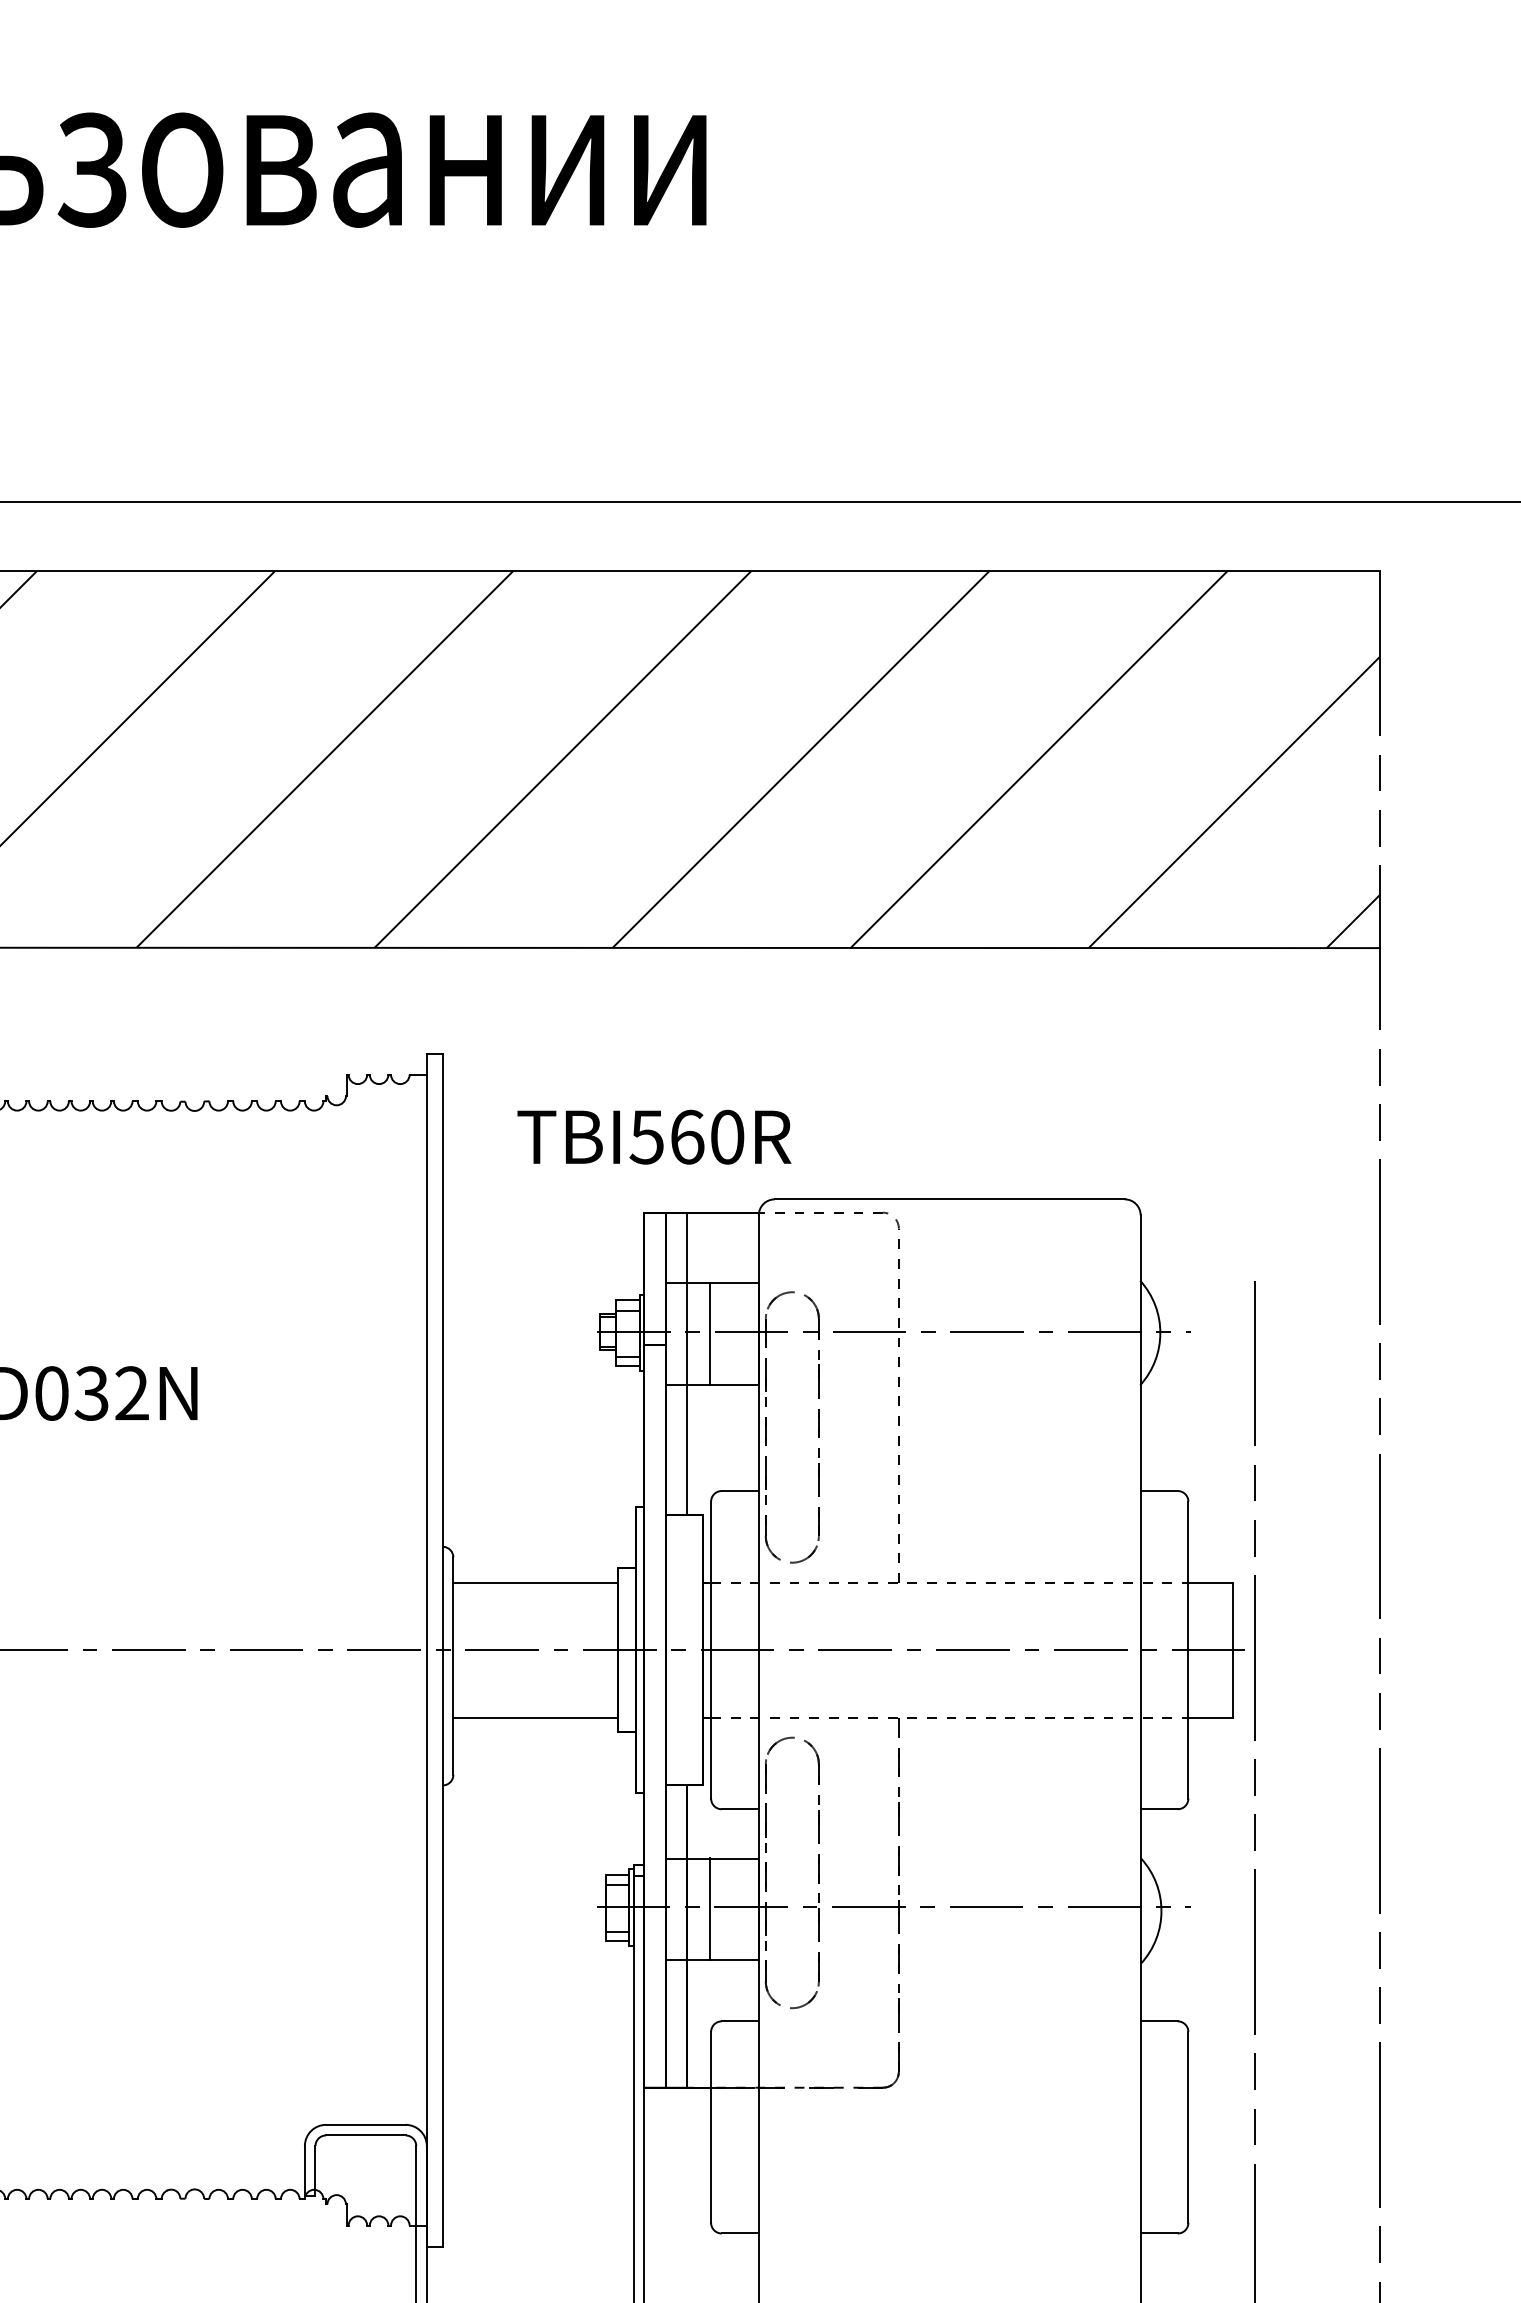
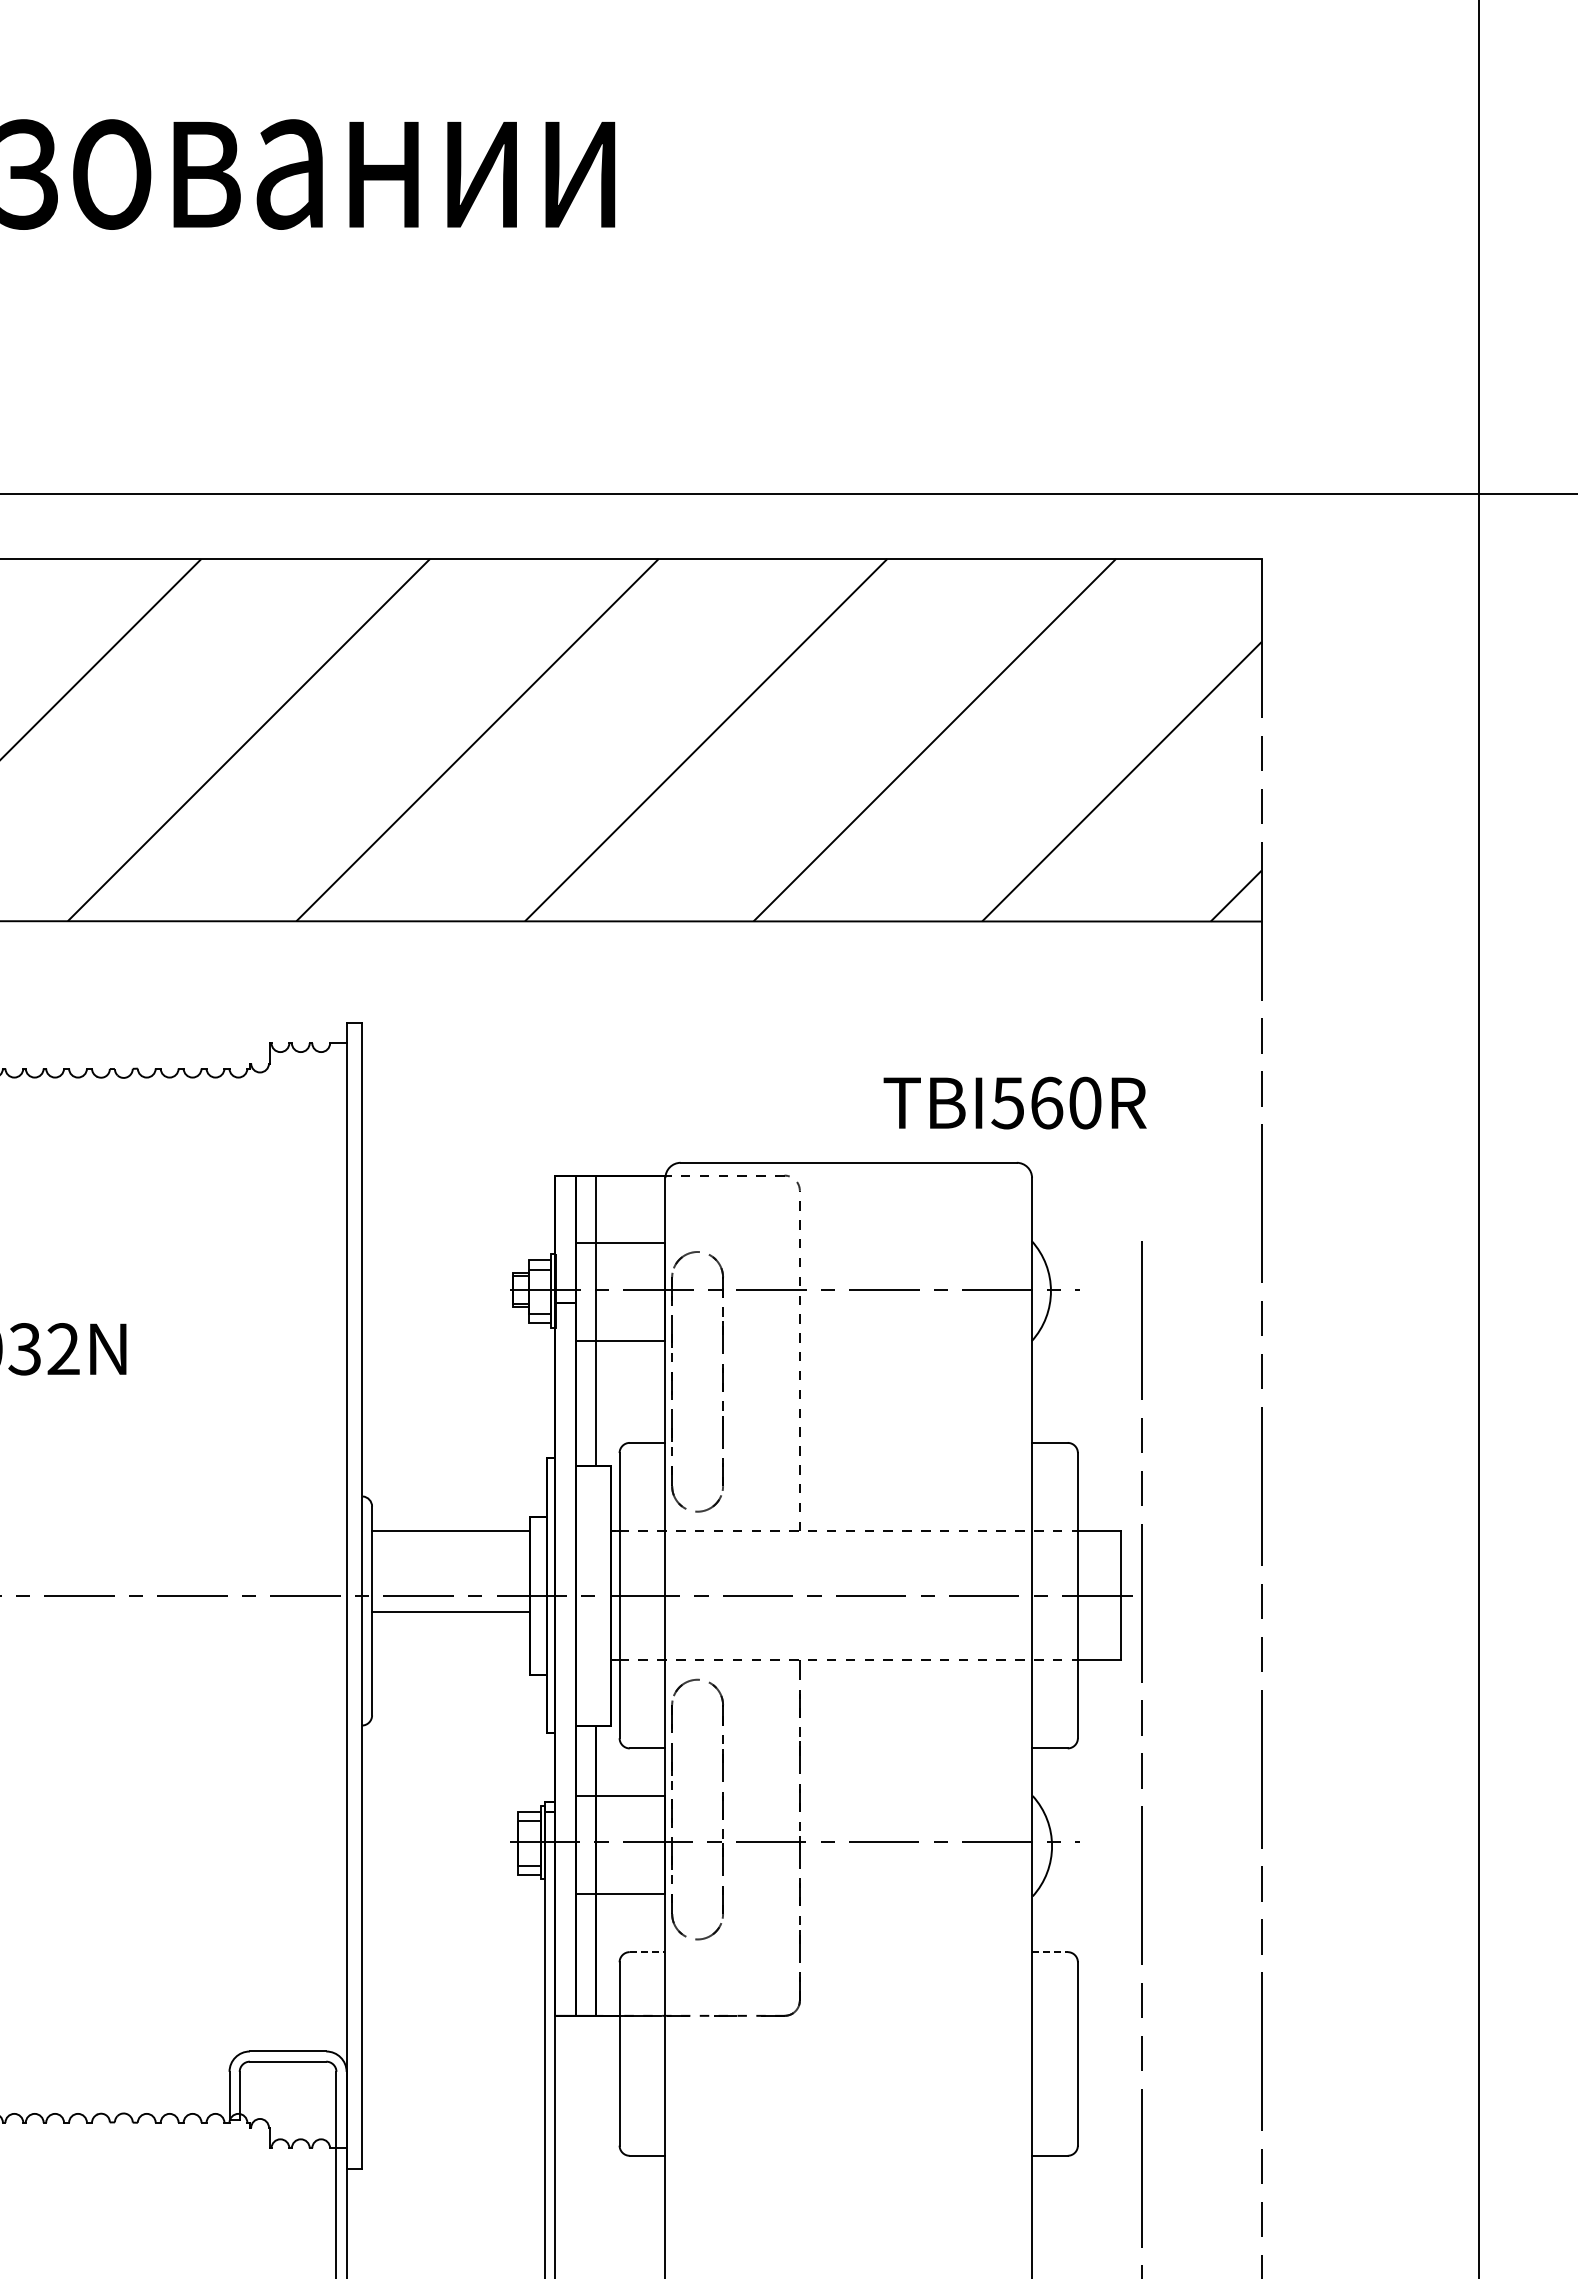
text: (653, 1136) -> (1014, 1102), moved
line: (709, 1333) -> (618, 1291), removed
line: (535, 1717) -> (450, 1612), moved
line: (709, 1909) -> (618, 1844), removed
line: (740, 2021) -> (647, 1952), solid -> dashed
line: (1158, 2021) -> (1049, 1952), solid -> dashed

